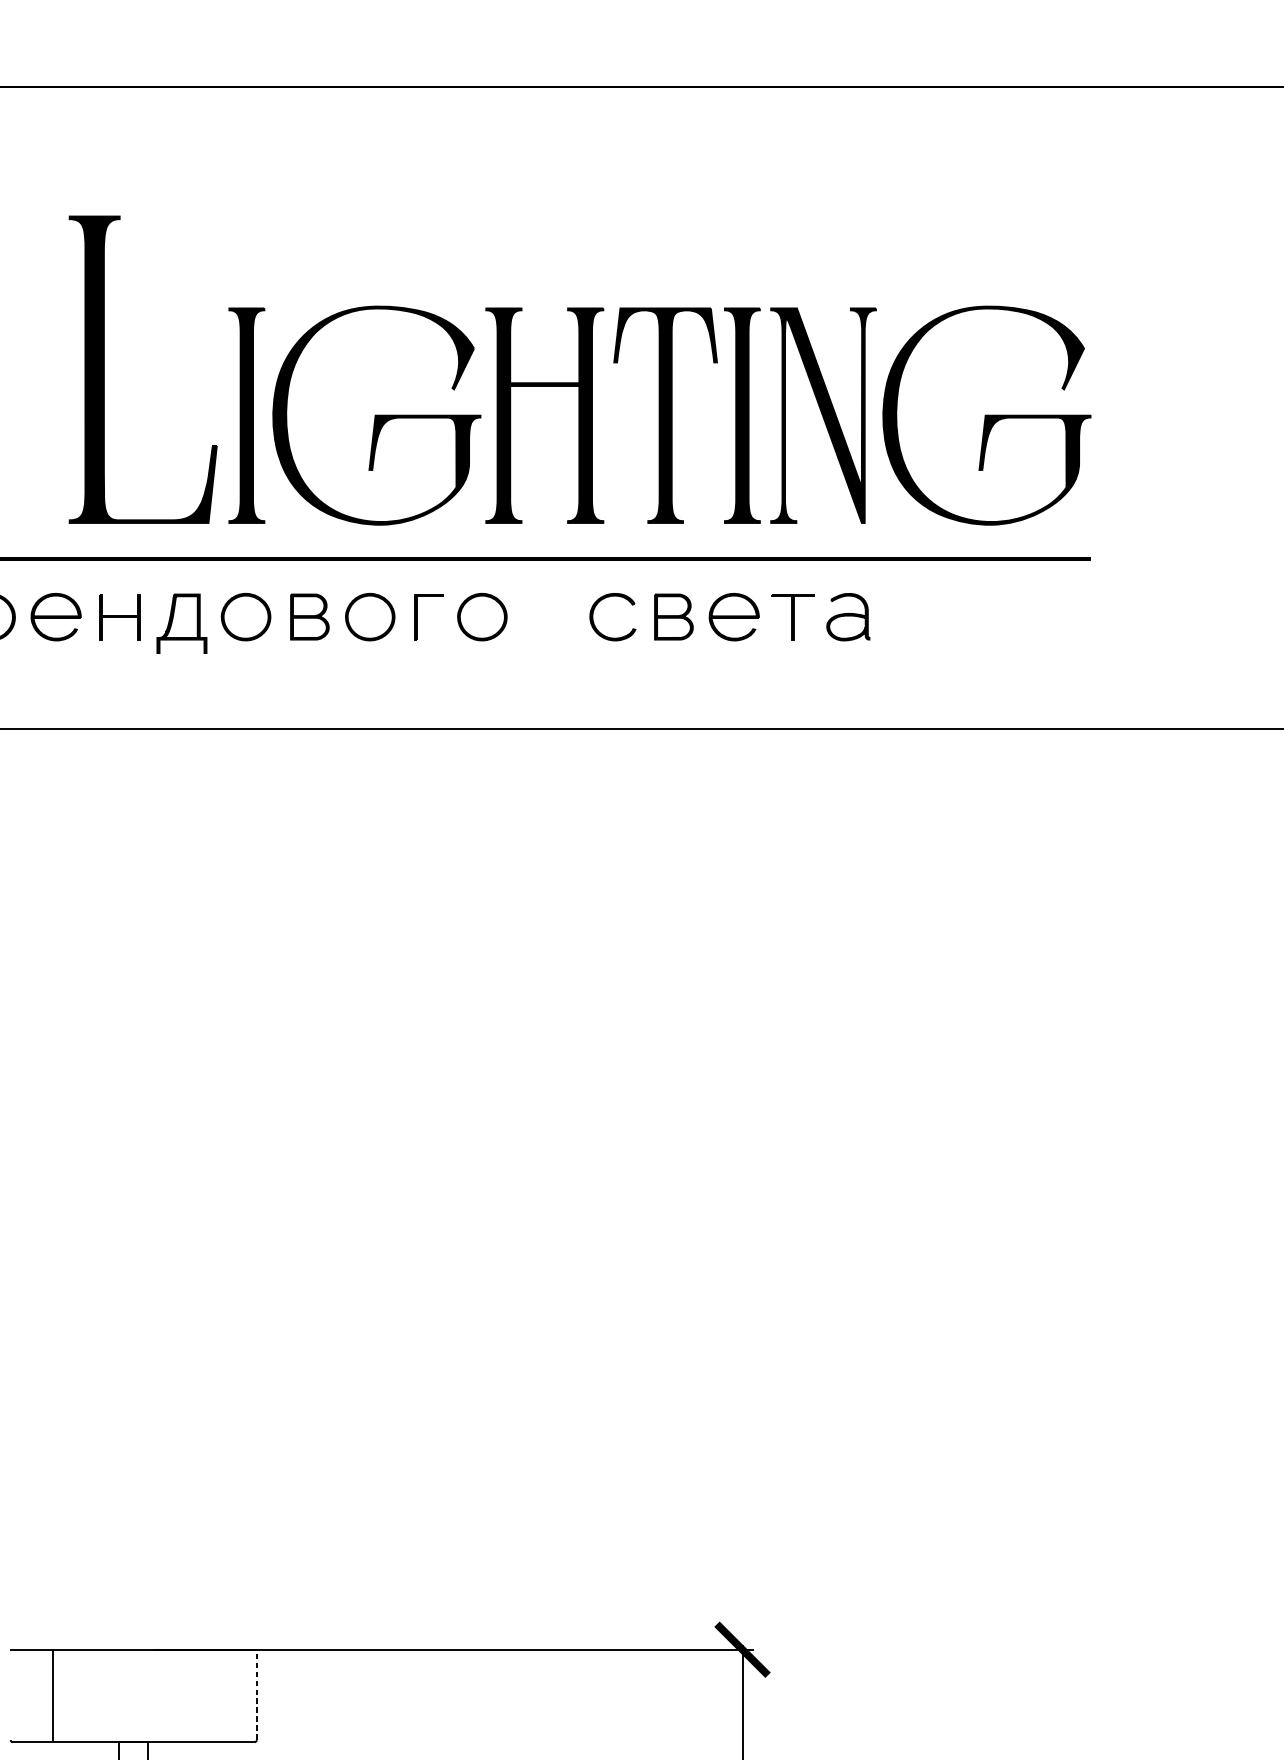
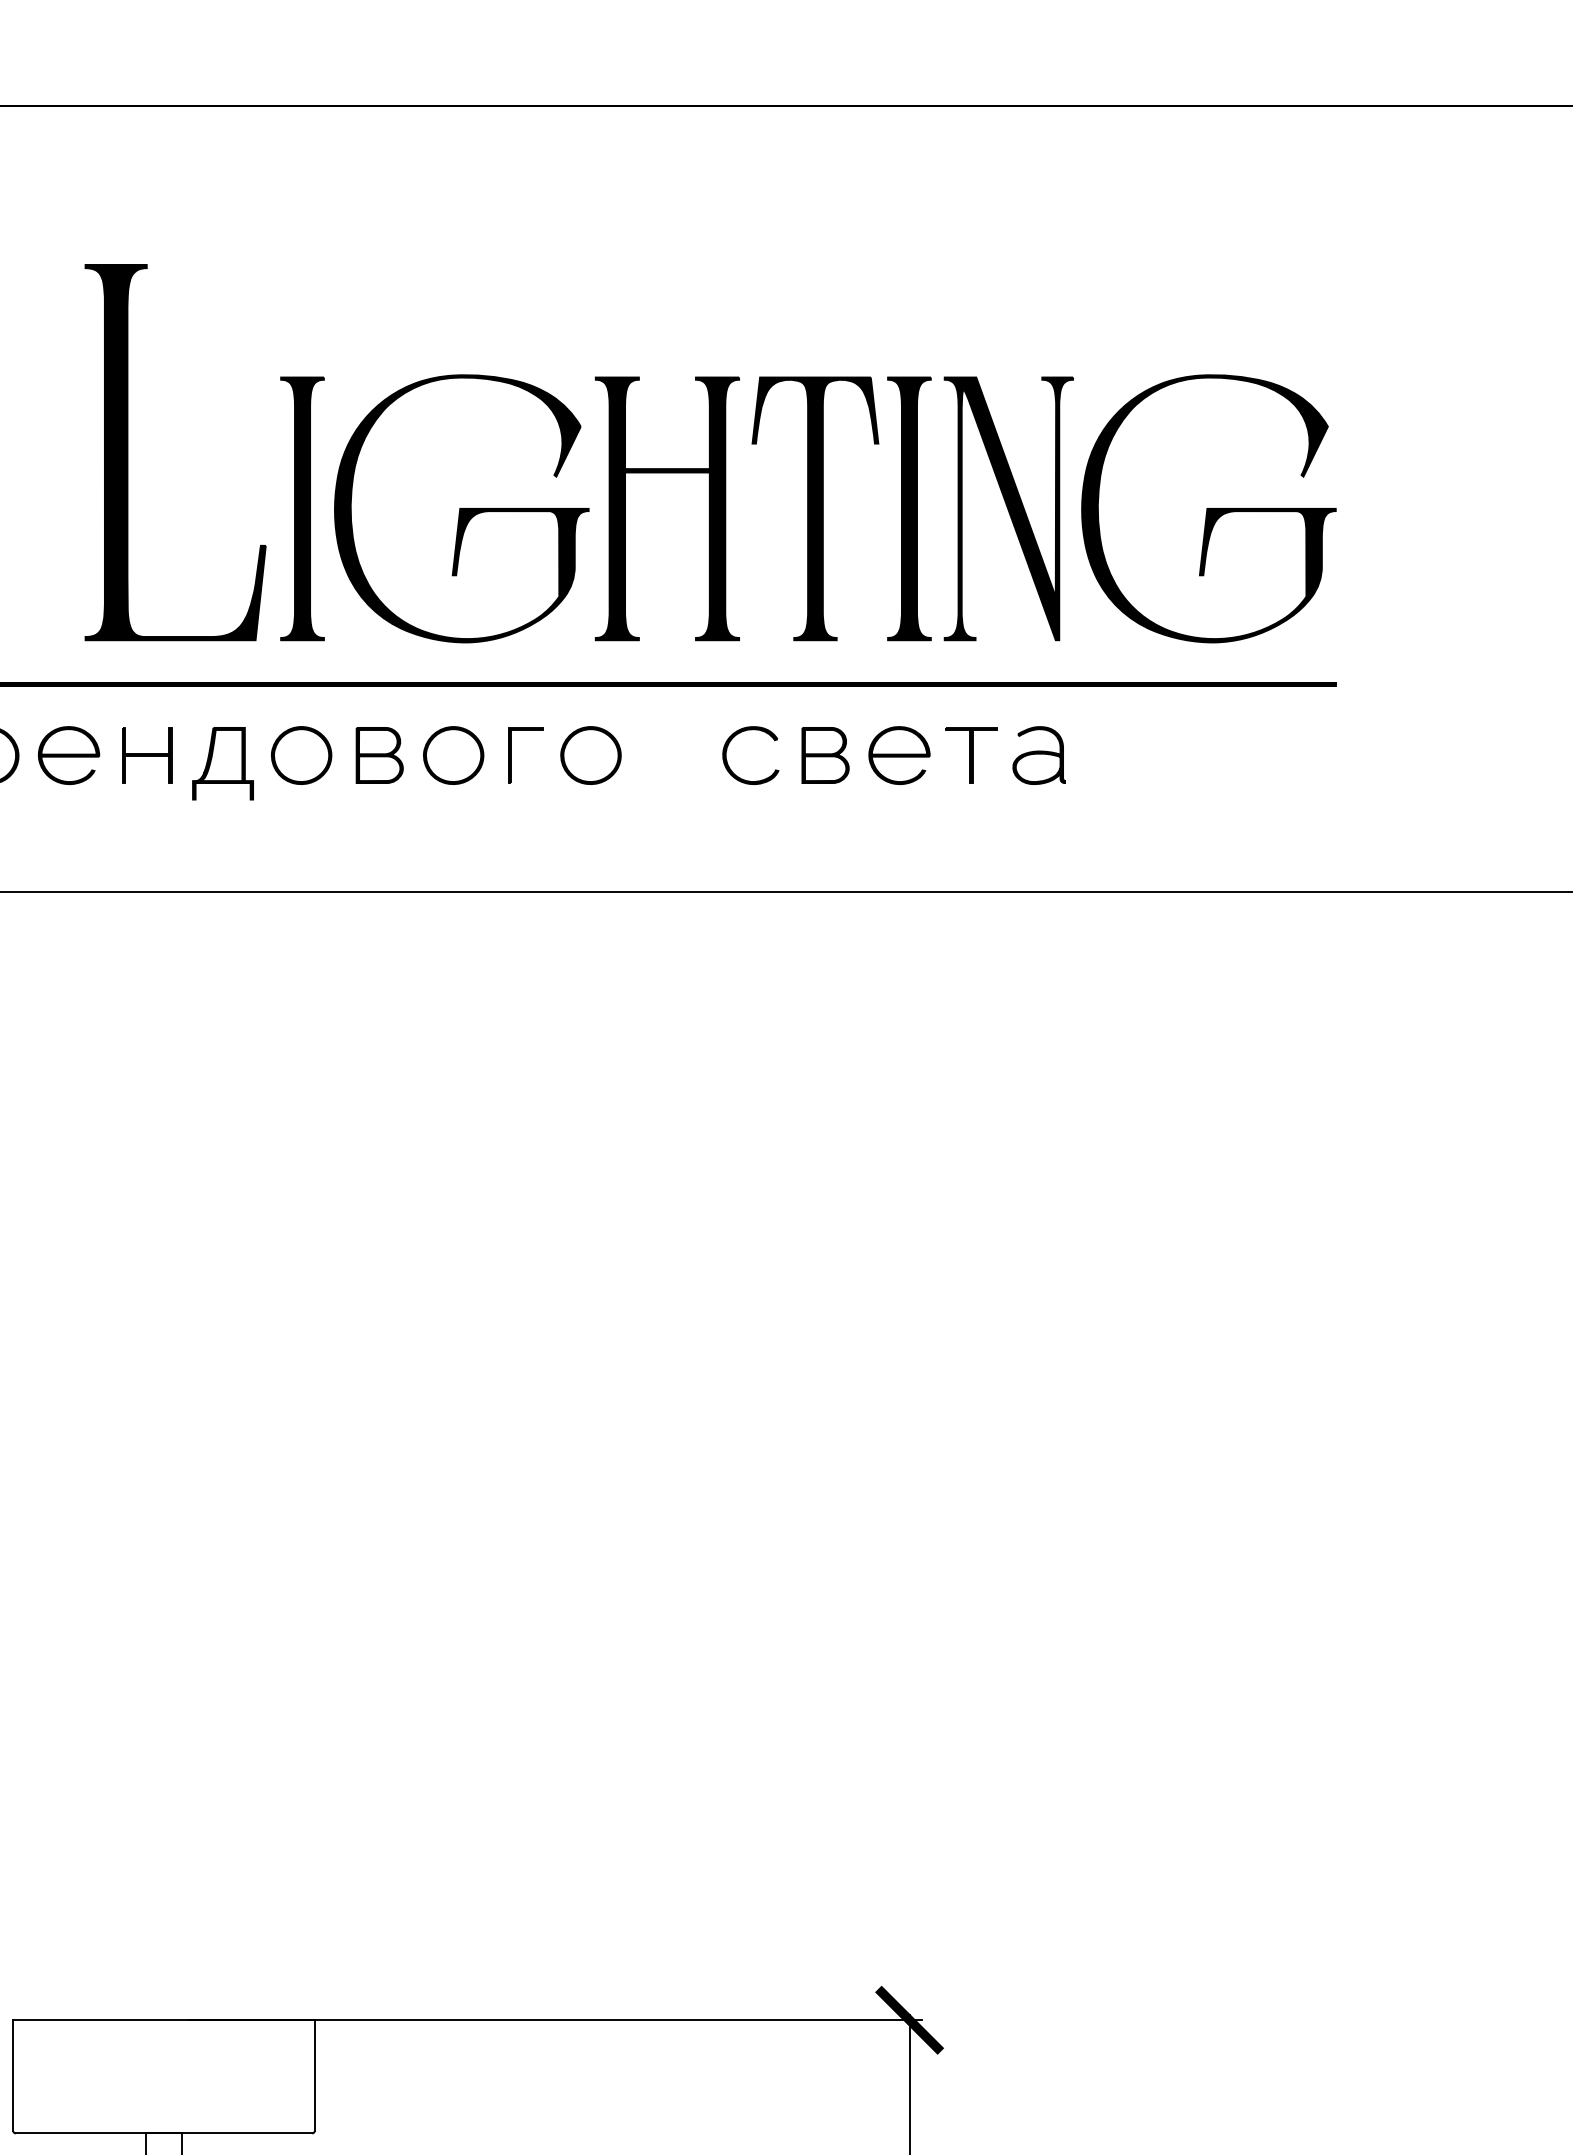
line: (53, 1694) -> (13, 2075), moved
line: (256, 1694) -> (314, 2075), dashed -> solid

